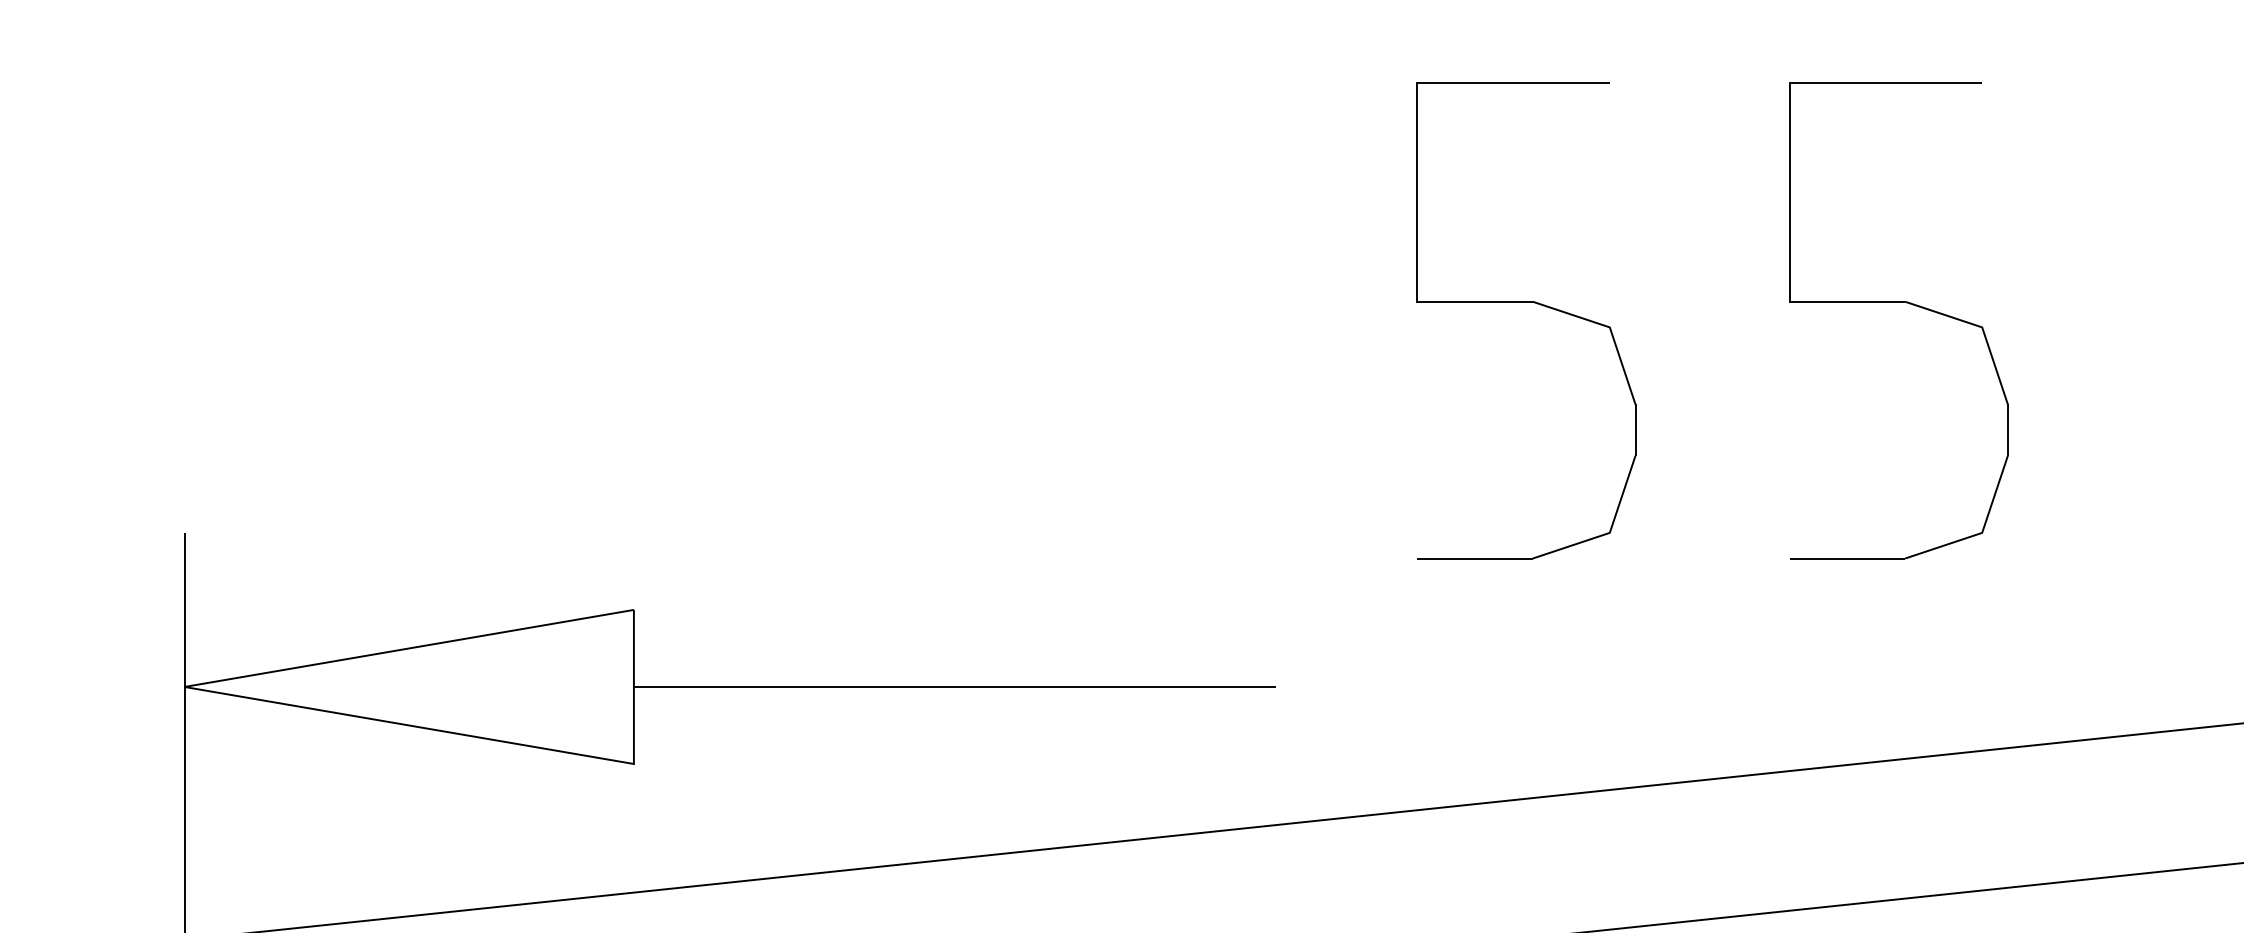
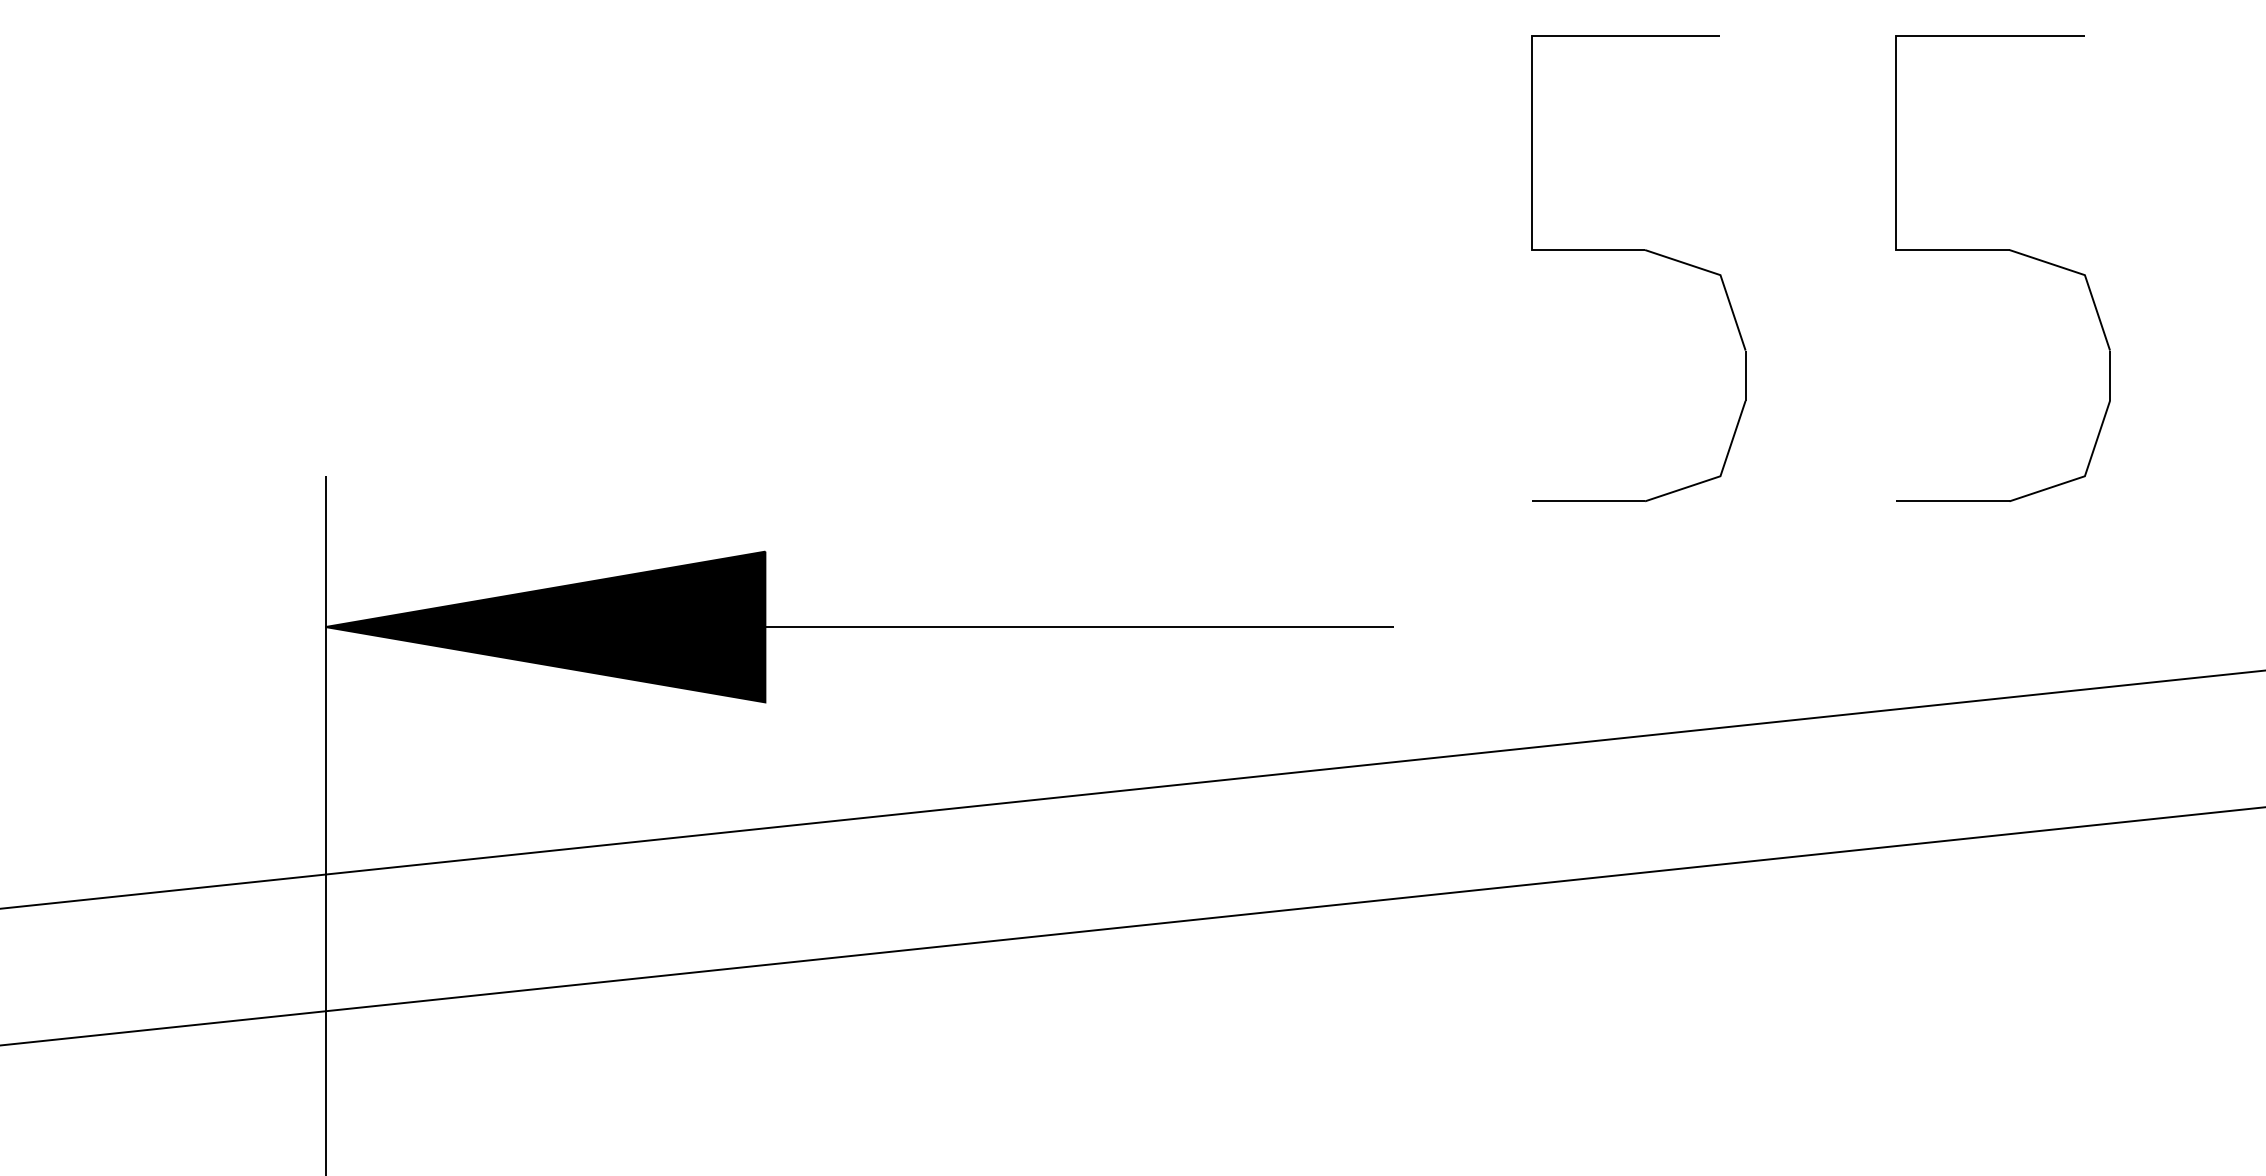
fill: (409, 686) -> (545, 626), added

